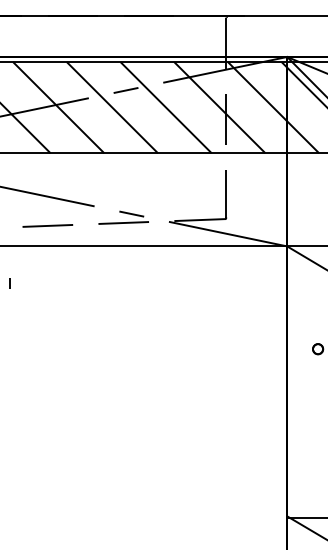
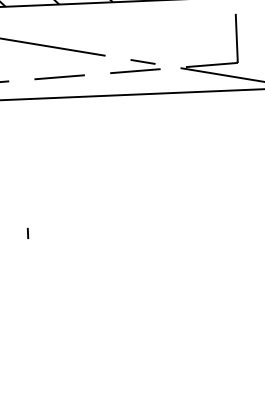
part: (9, 283) -> (27, 233), moved

